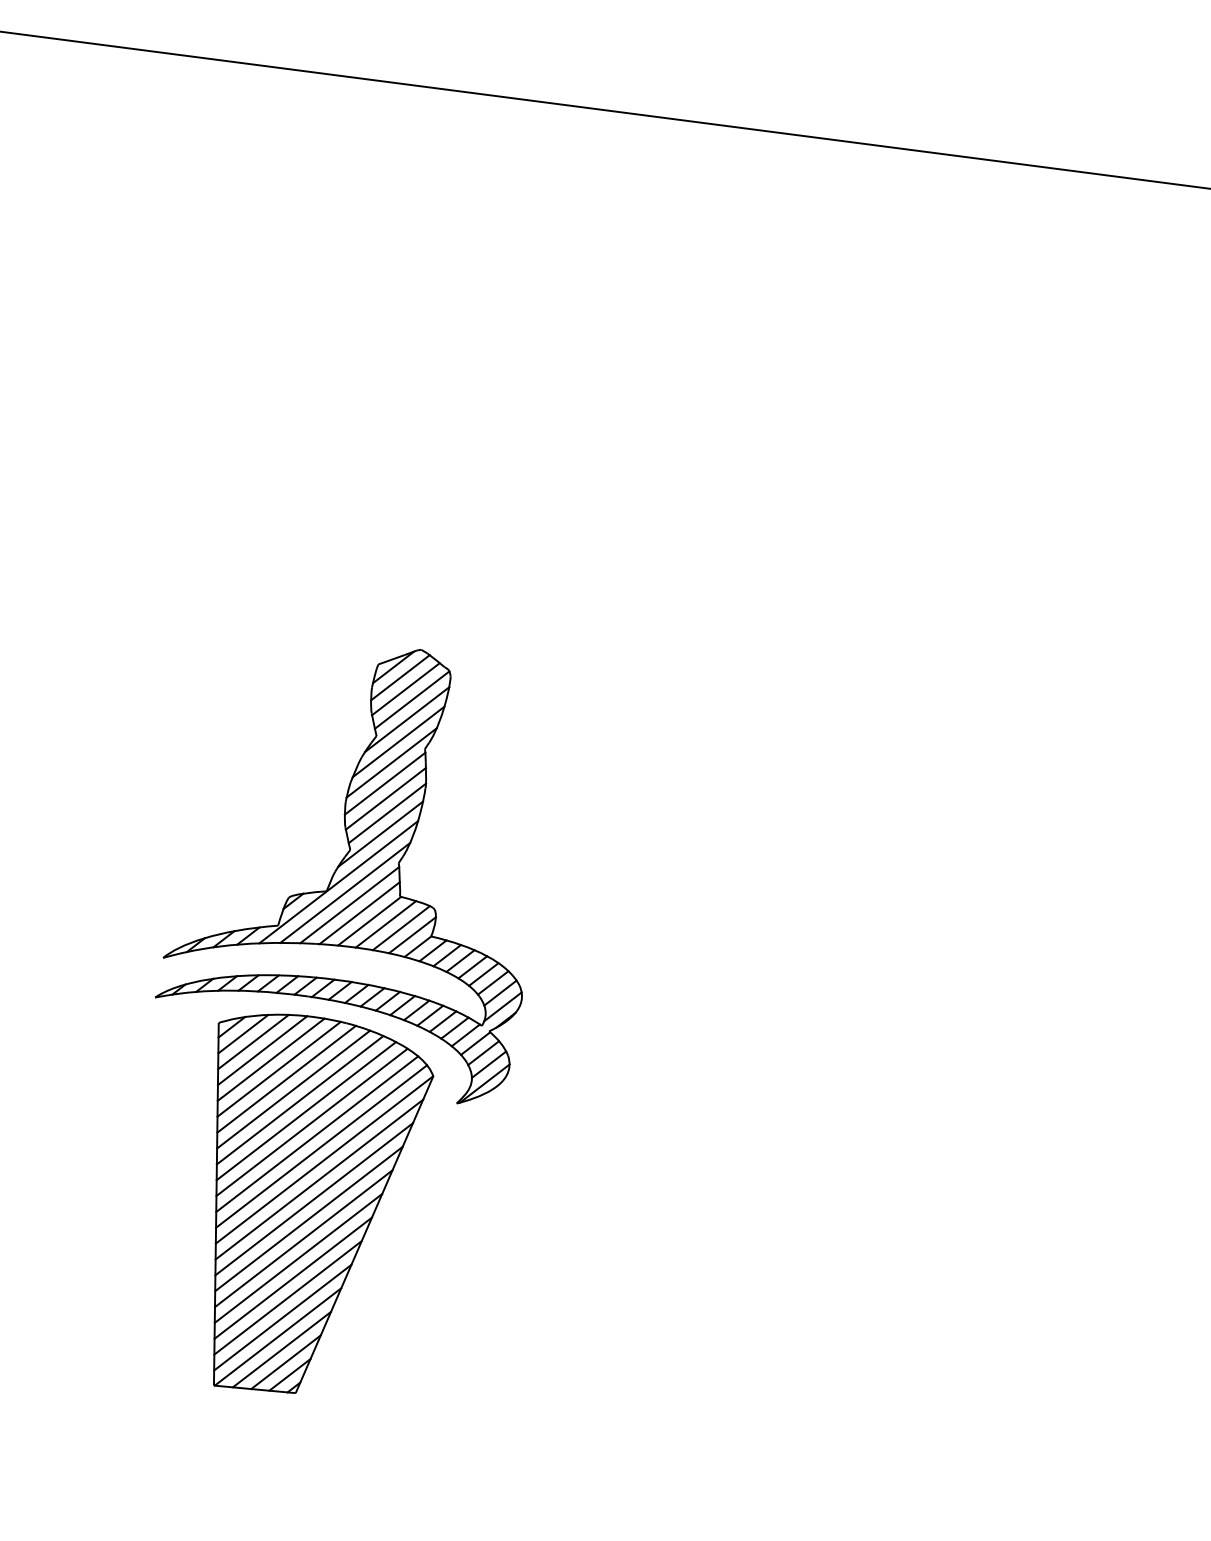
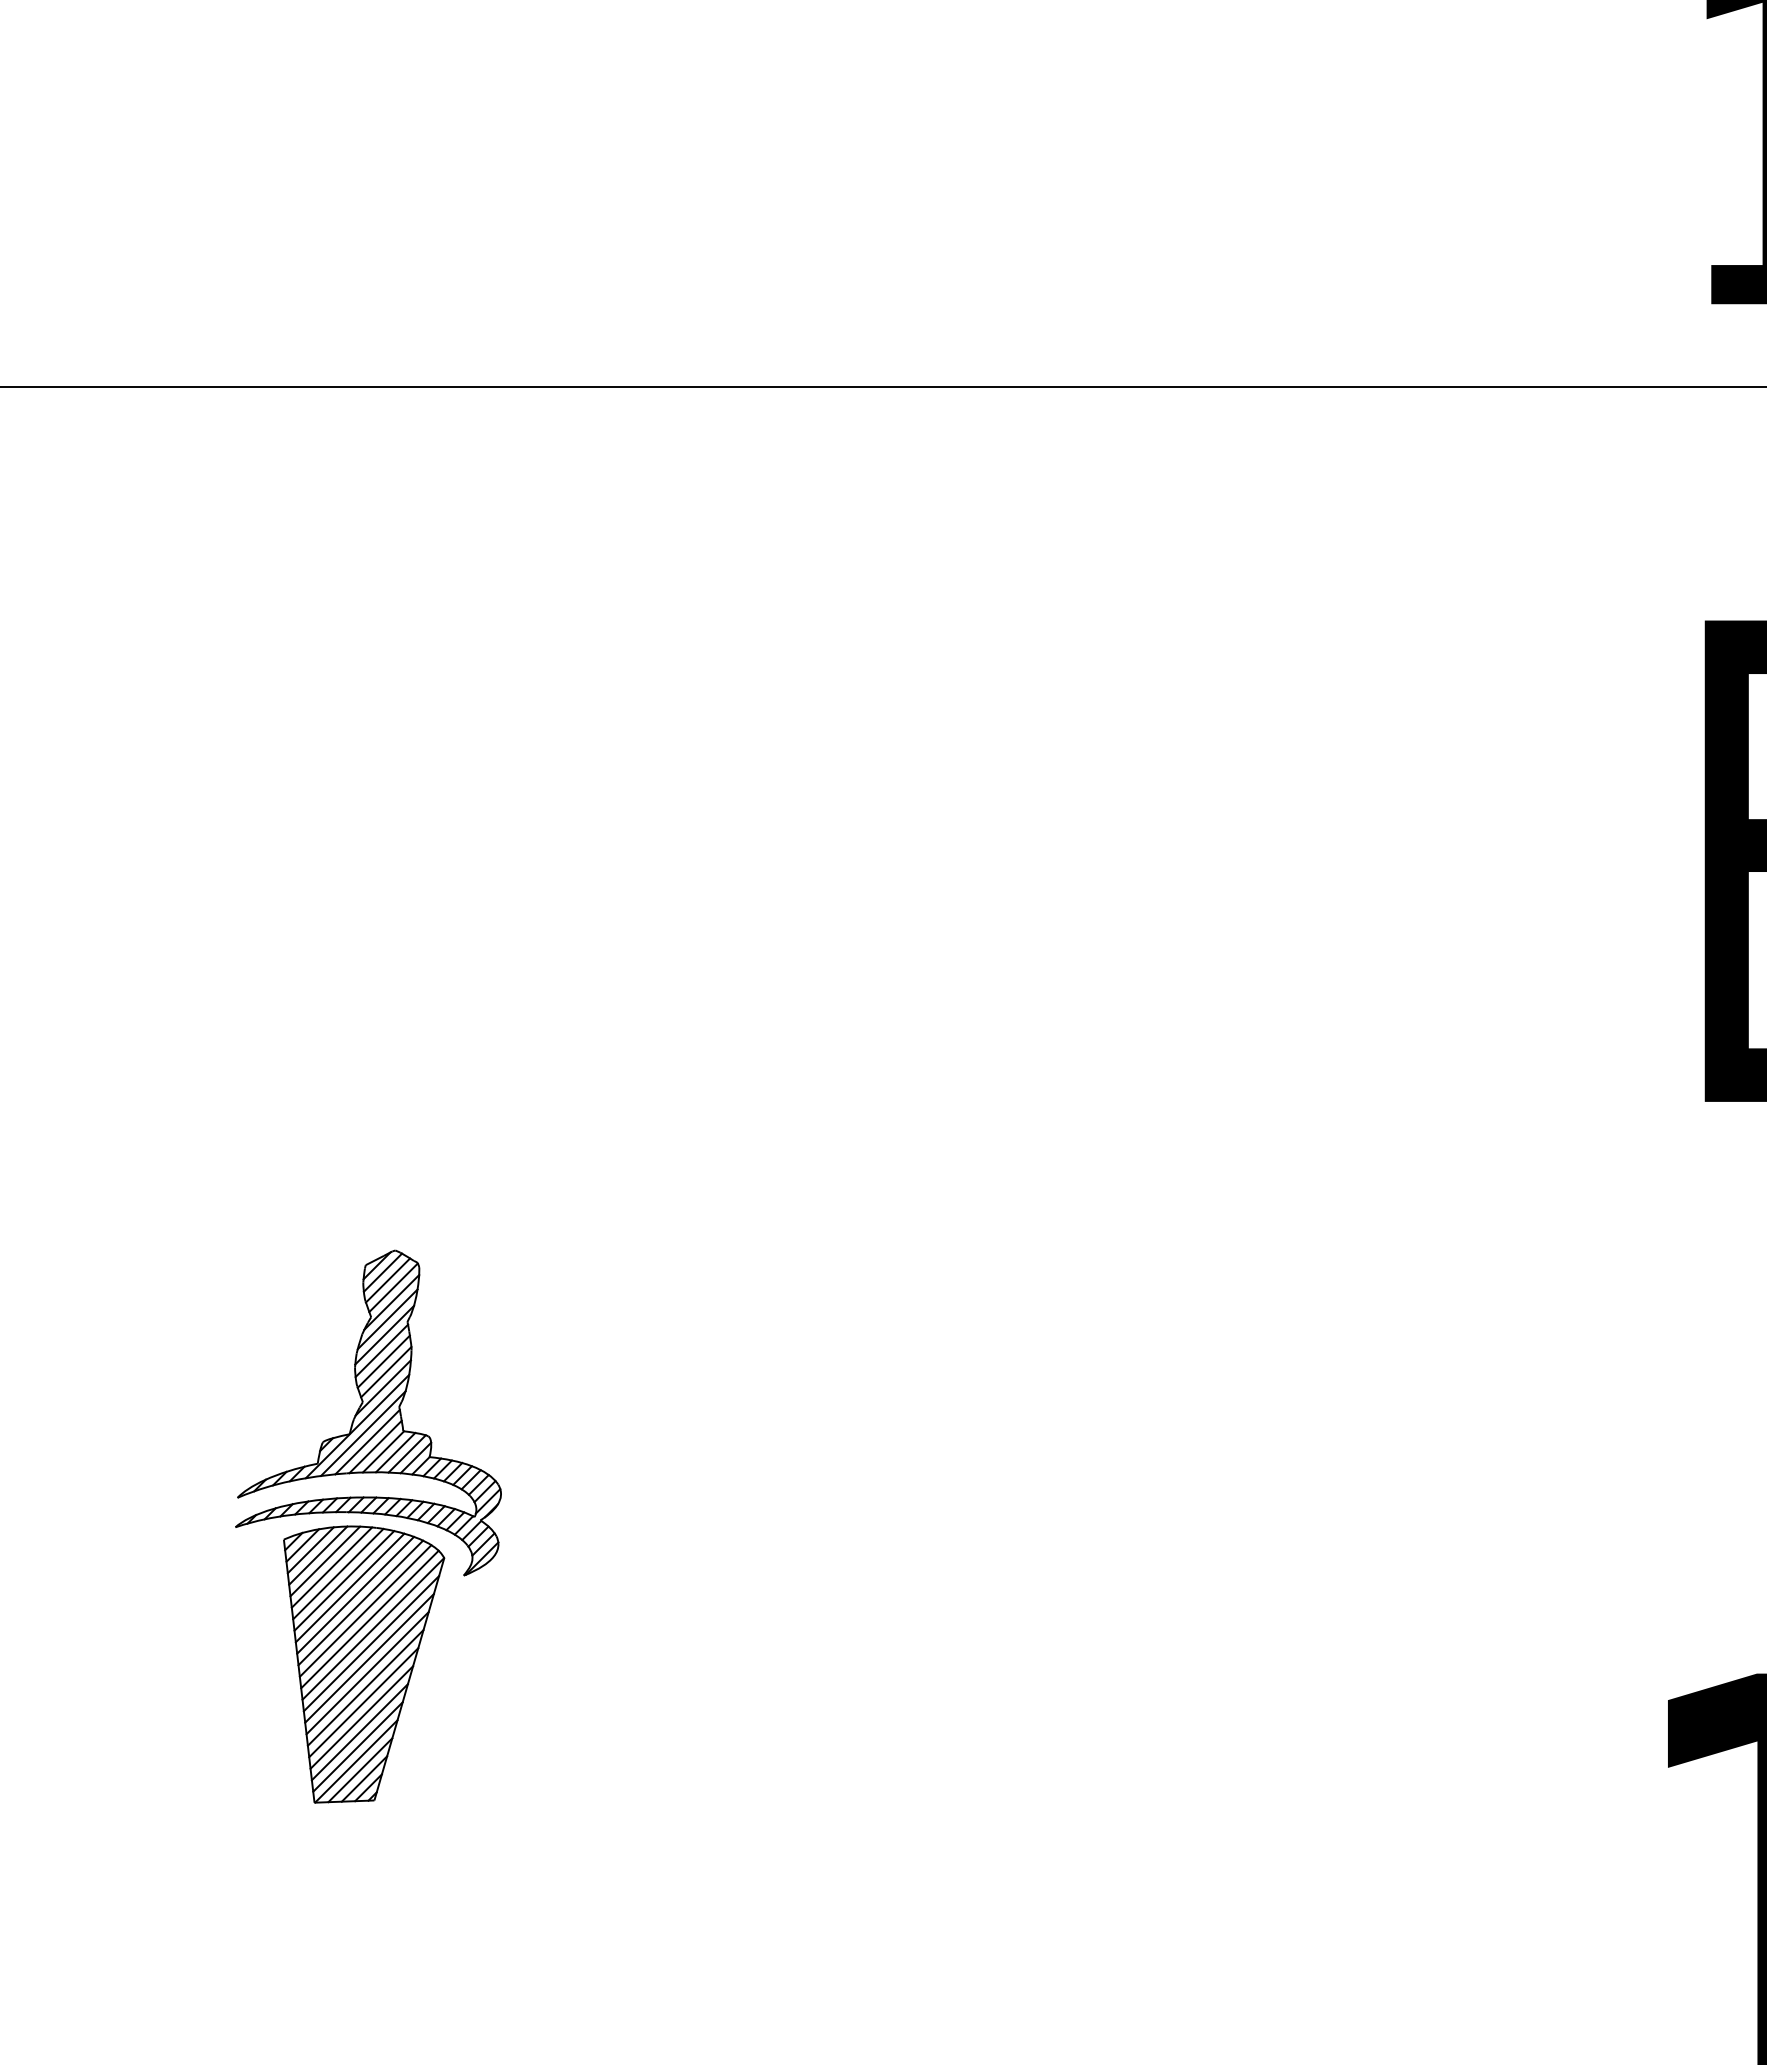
part: (336, 1019) -> (368, 1526), size x0.6

